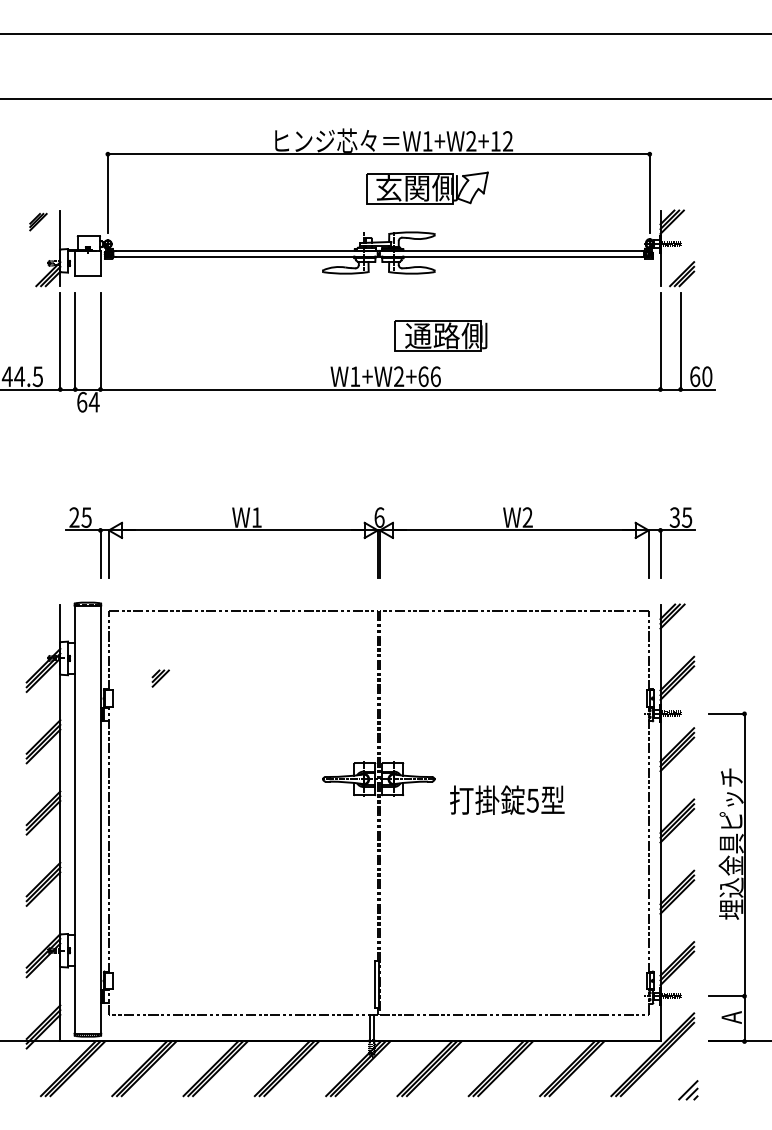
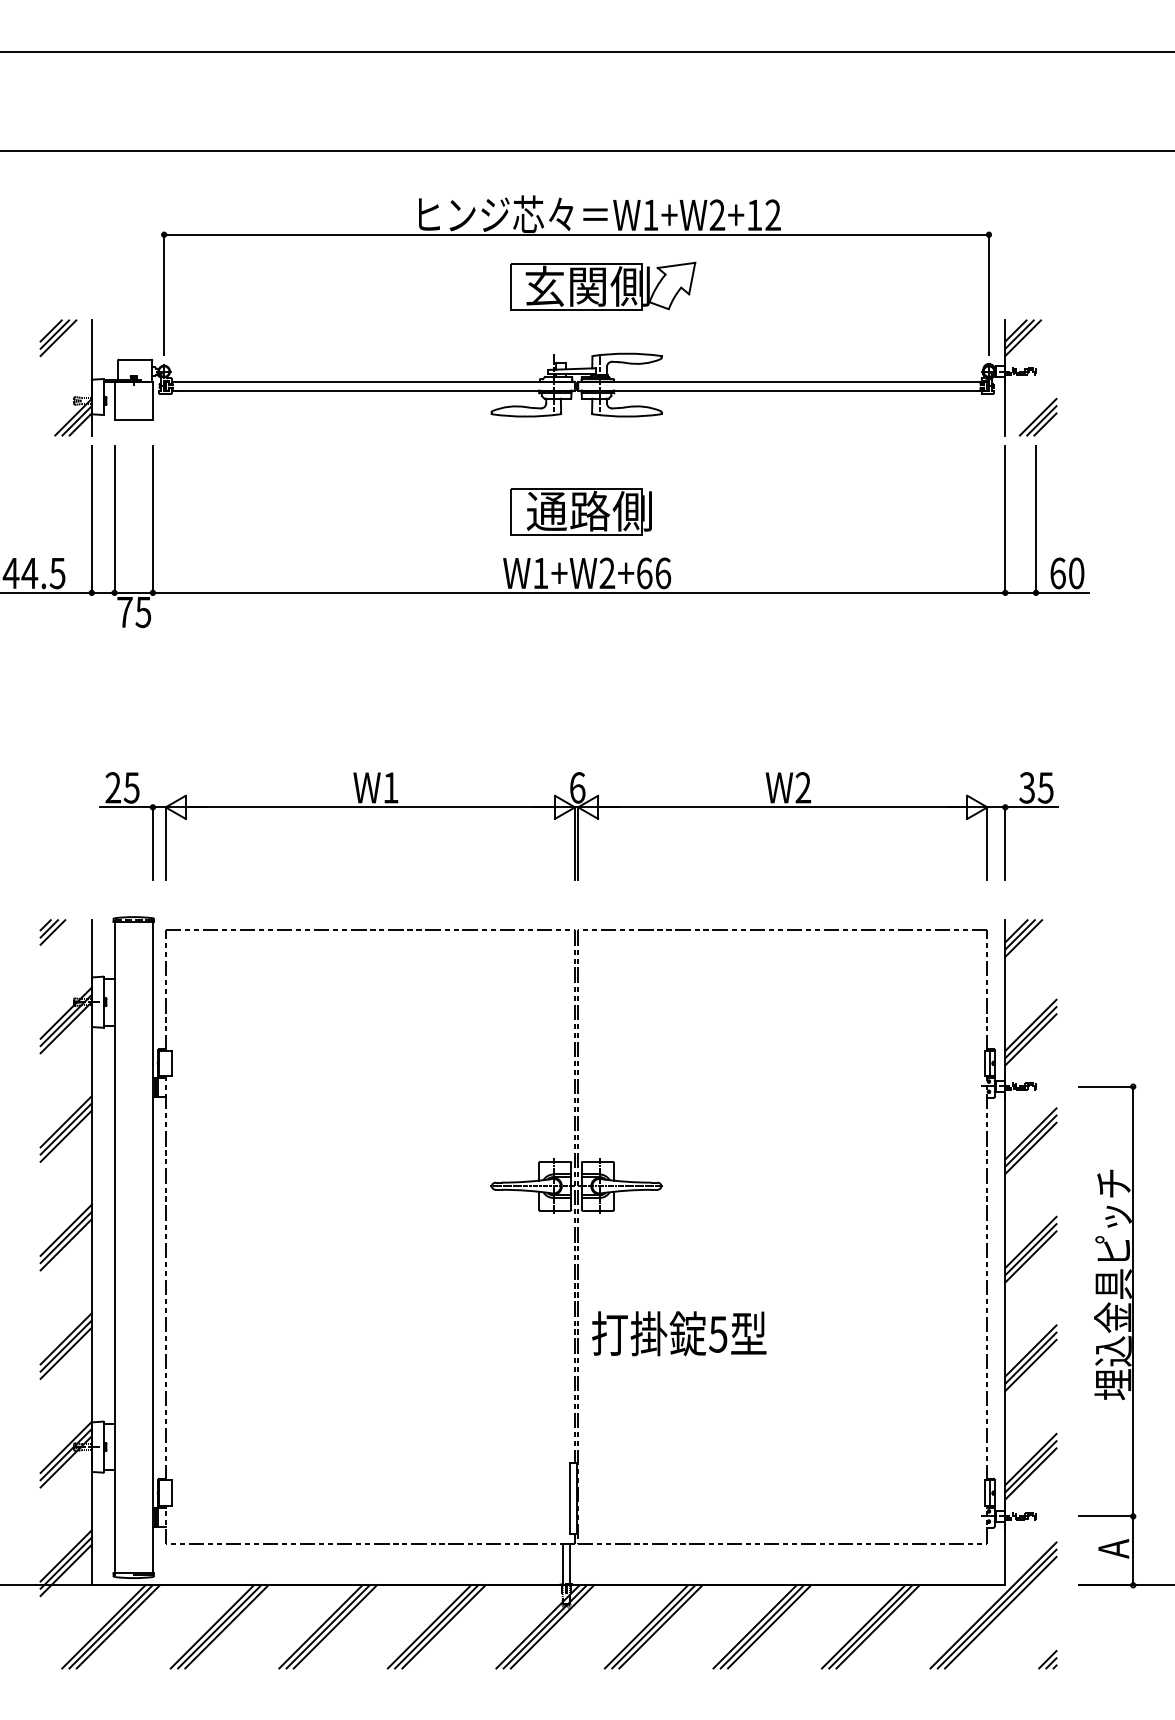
part: (427, 187) -> (603, 285), moved
part: (38, 221) -> (58, 337), size x1.43
part: (440, 335) -> (580, 510), moved
text: (88, 401) -> (134, 611), 64 -> 75
part: (160, 678) -> (52, 932), moved
text: (507, 799) -> (679, 1332), moved
part: (688, 1090) -> (1047, 1659), size x0.62

